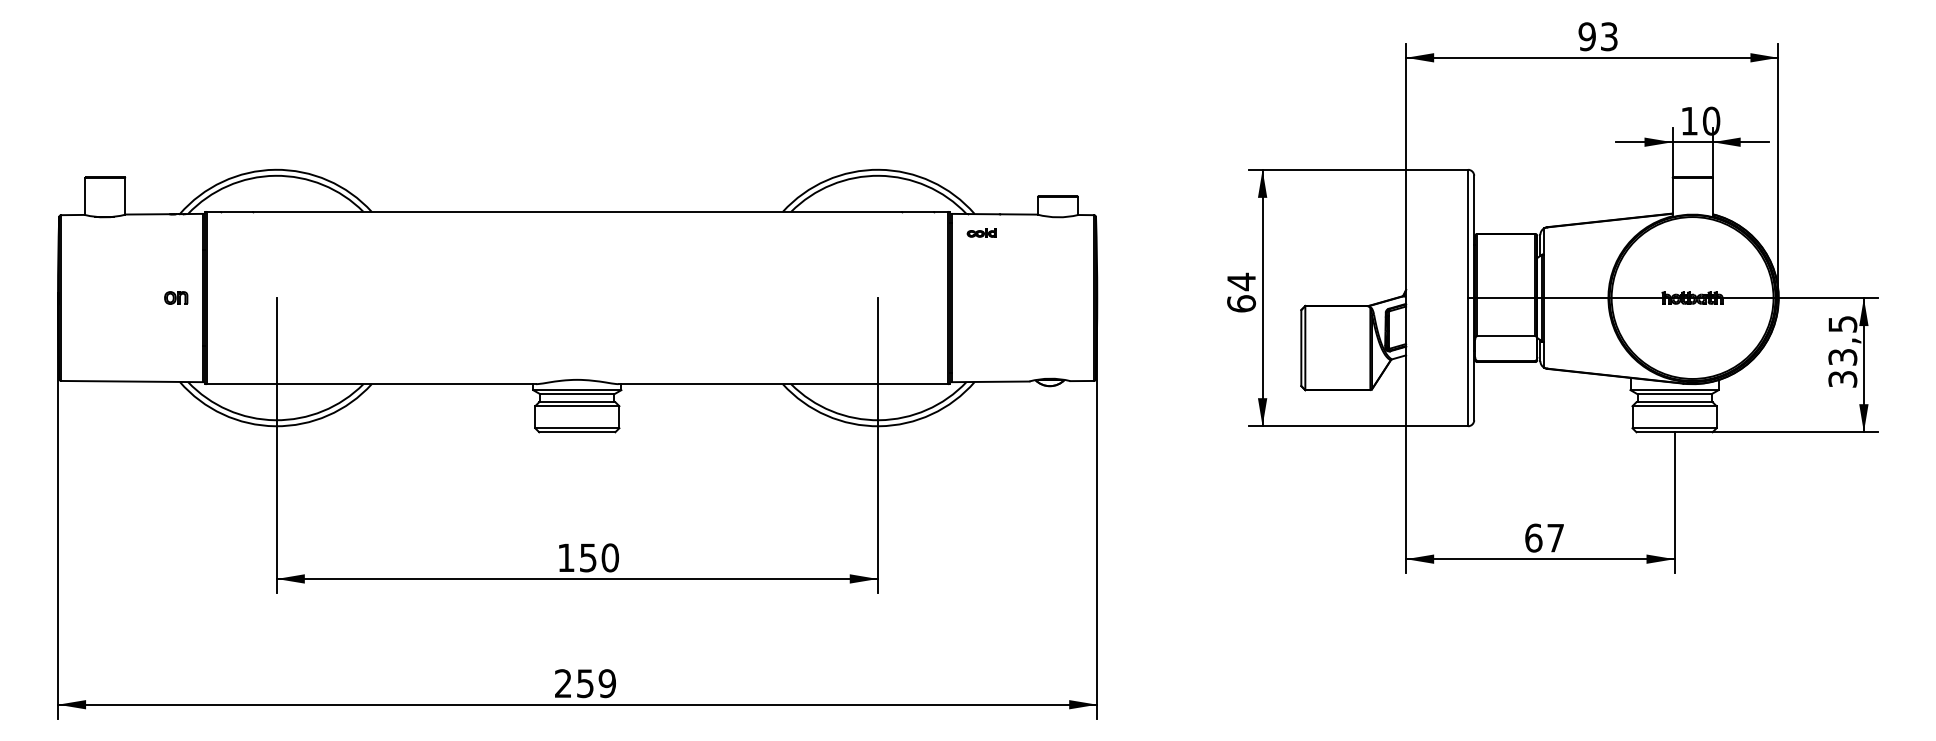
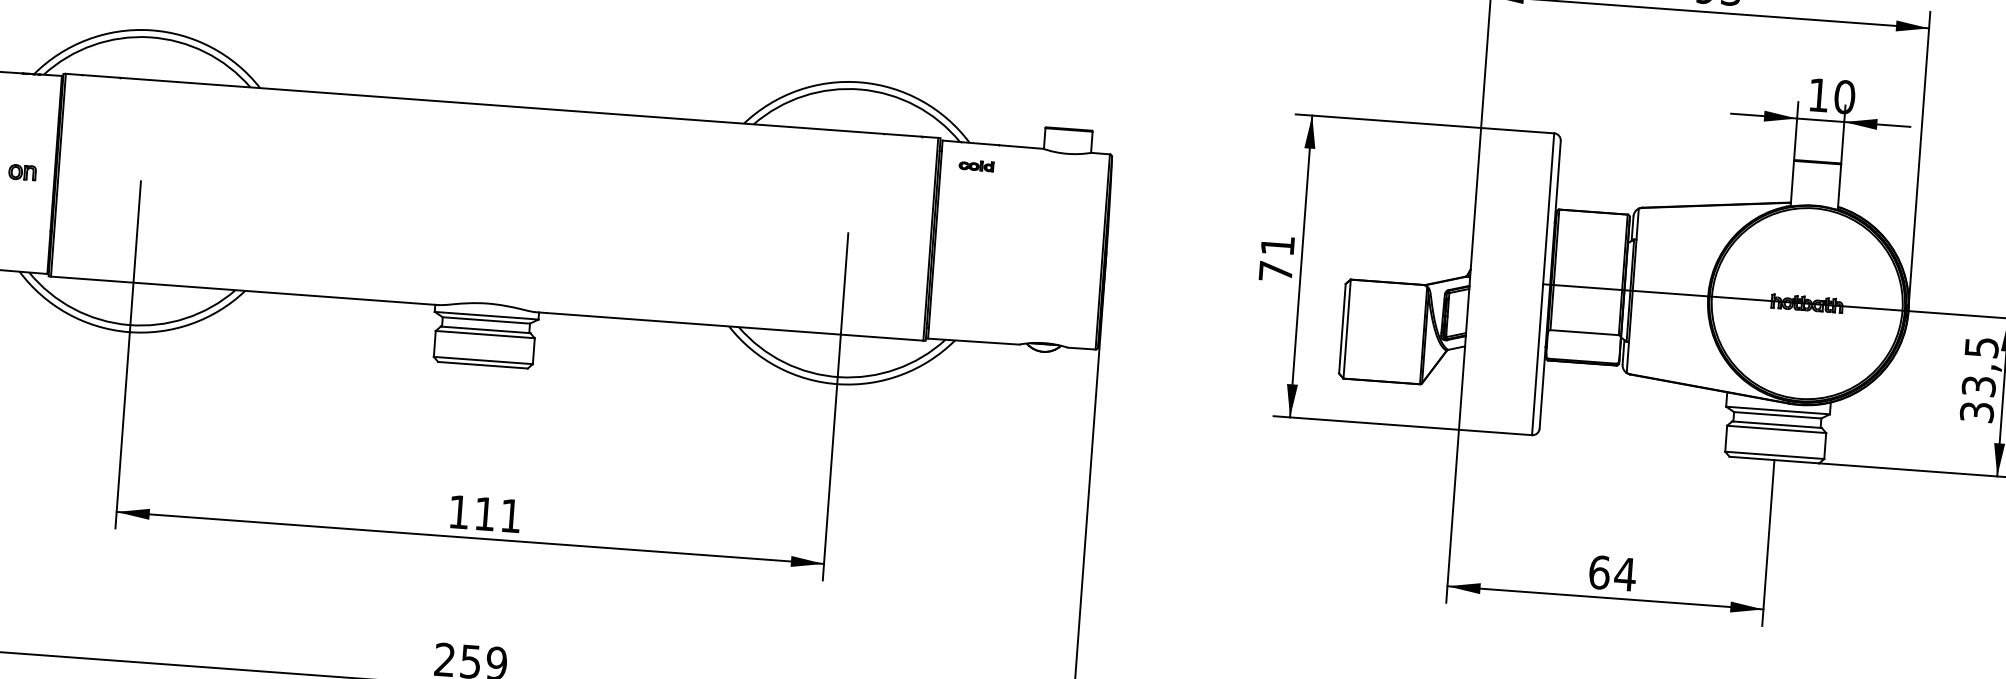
text: (1241, 292) -> (1276, 258), 64 -> 71
text: (1555, 538) -> (1625, 574), 67 -> 64
text: (599, 557) -> (498, 514), 150 -> 111

